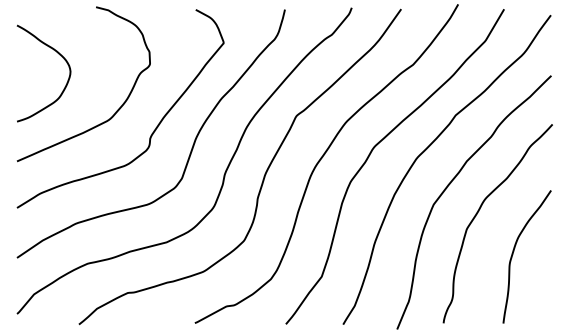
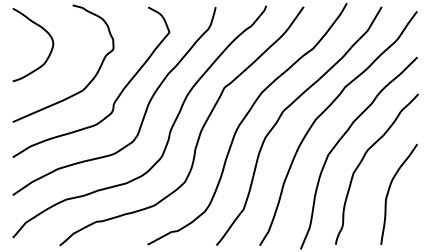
curve: (59, 55) -> (44, 31), moved

